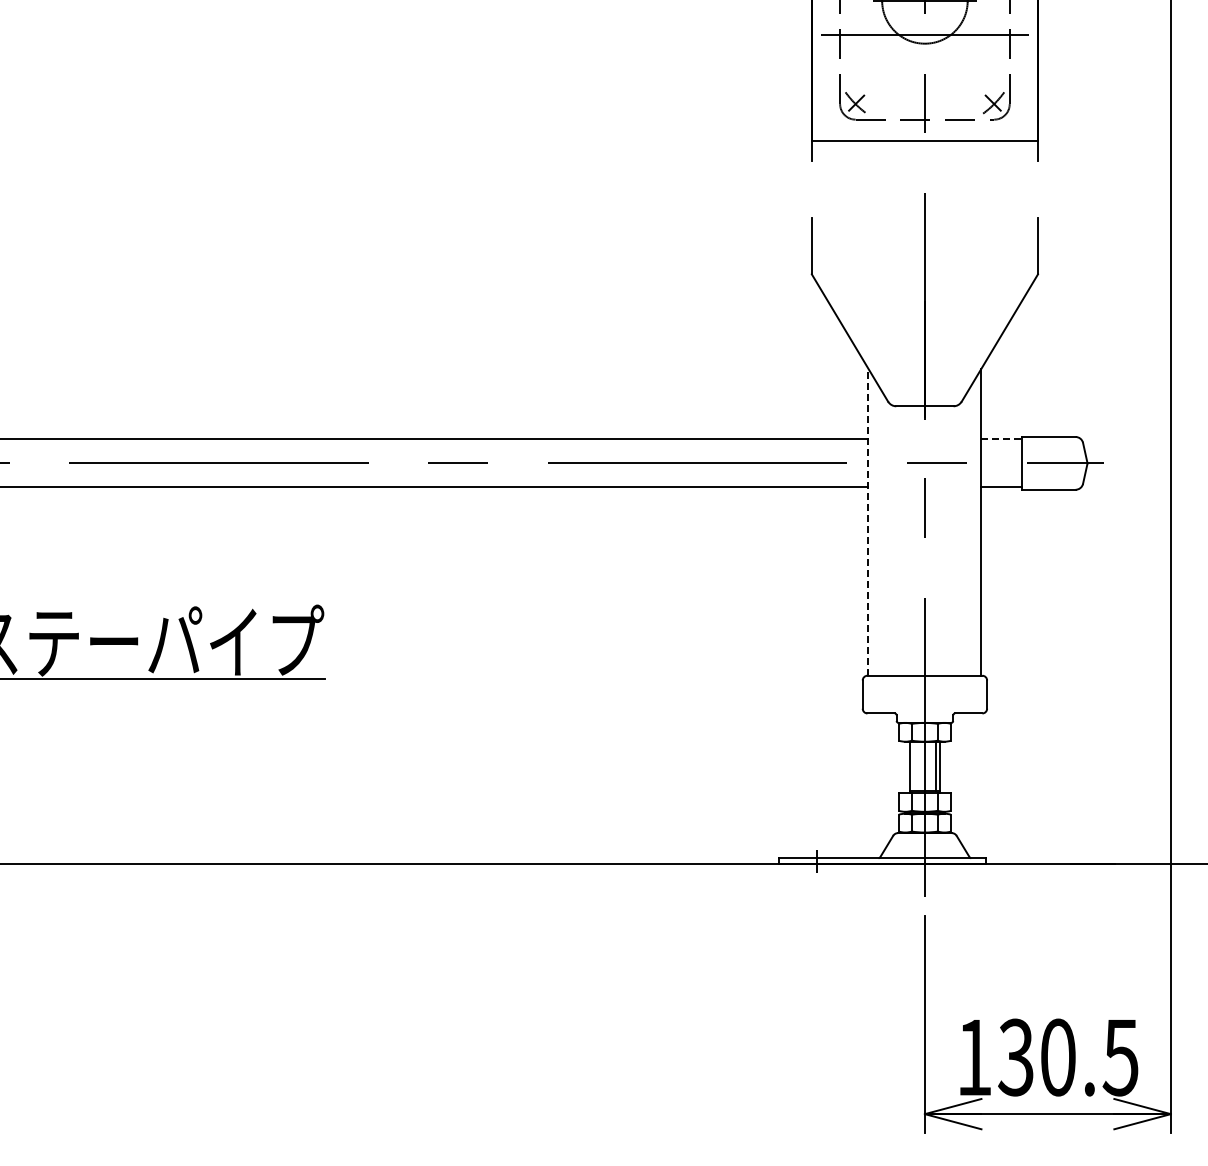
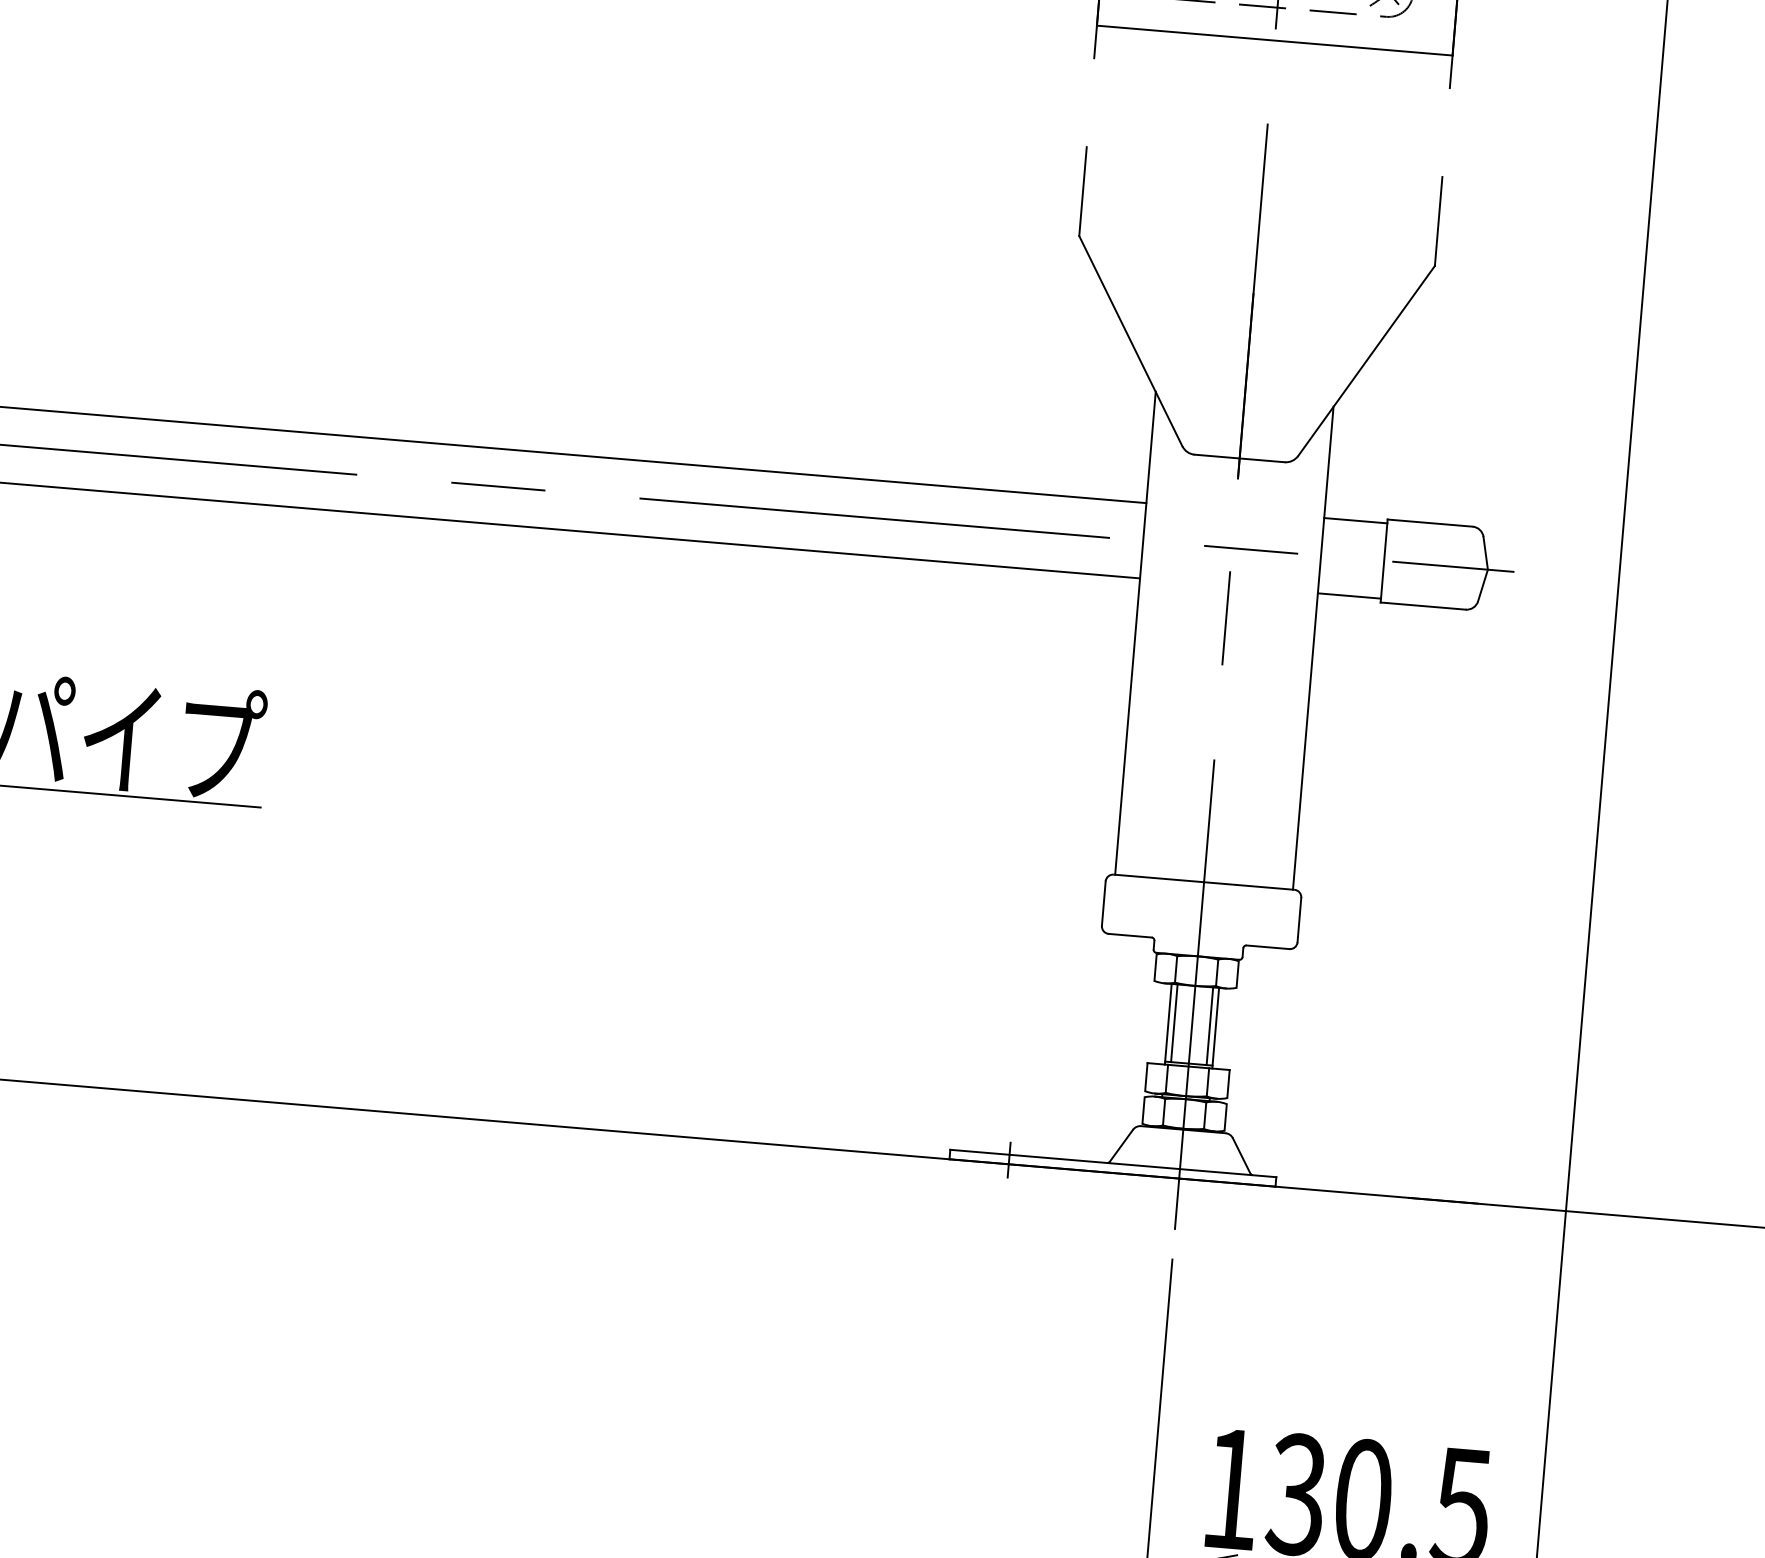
line: (1002, 439) -> (1357, 520), dashed -> solid
line: (868, 522) -> (1135, 633), dashed -> solid
line: (913, 766) -> (1174, 1023), added

